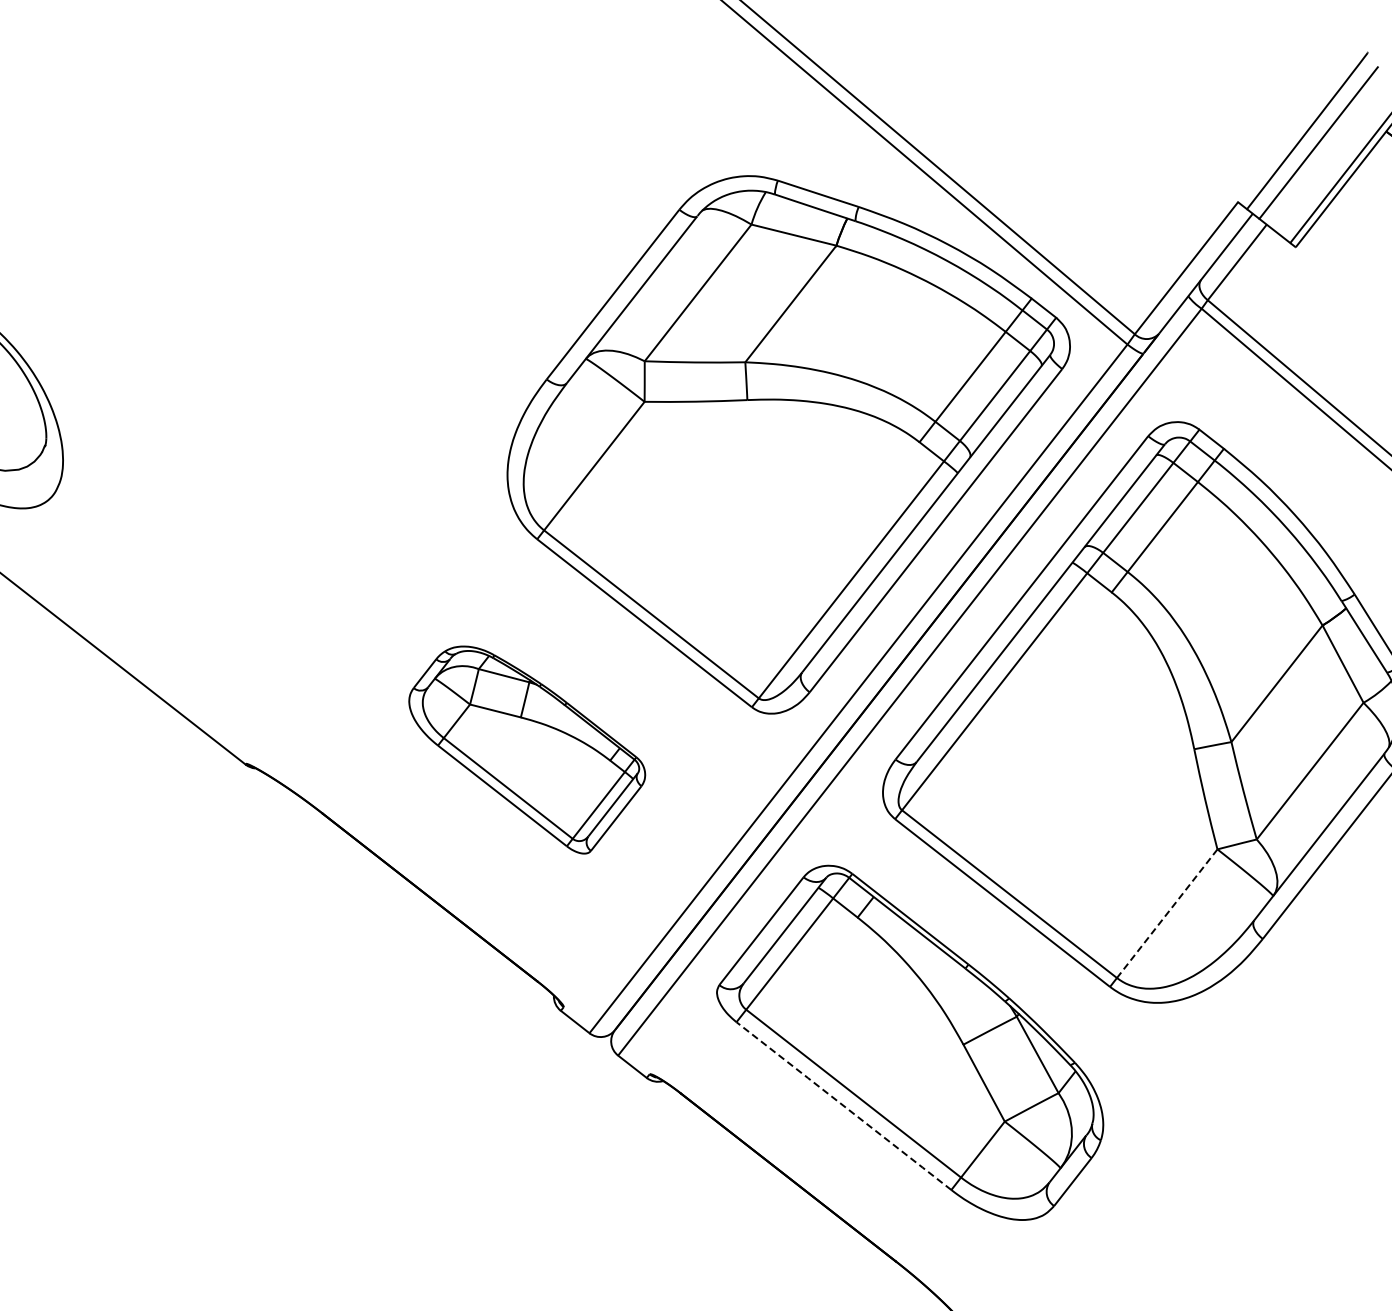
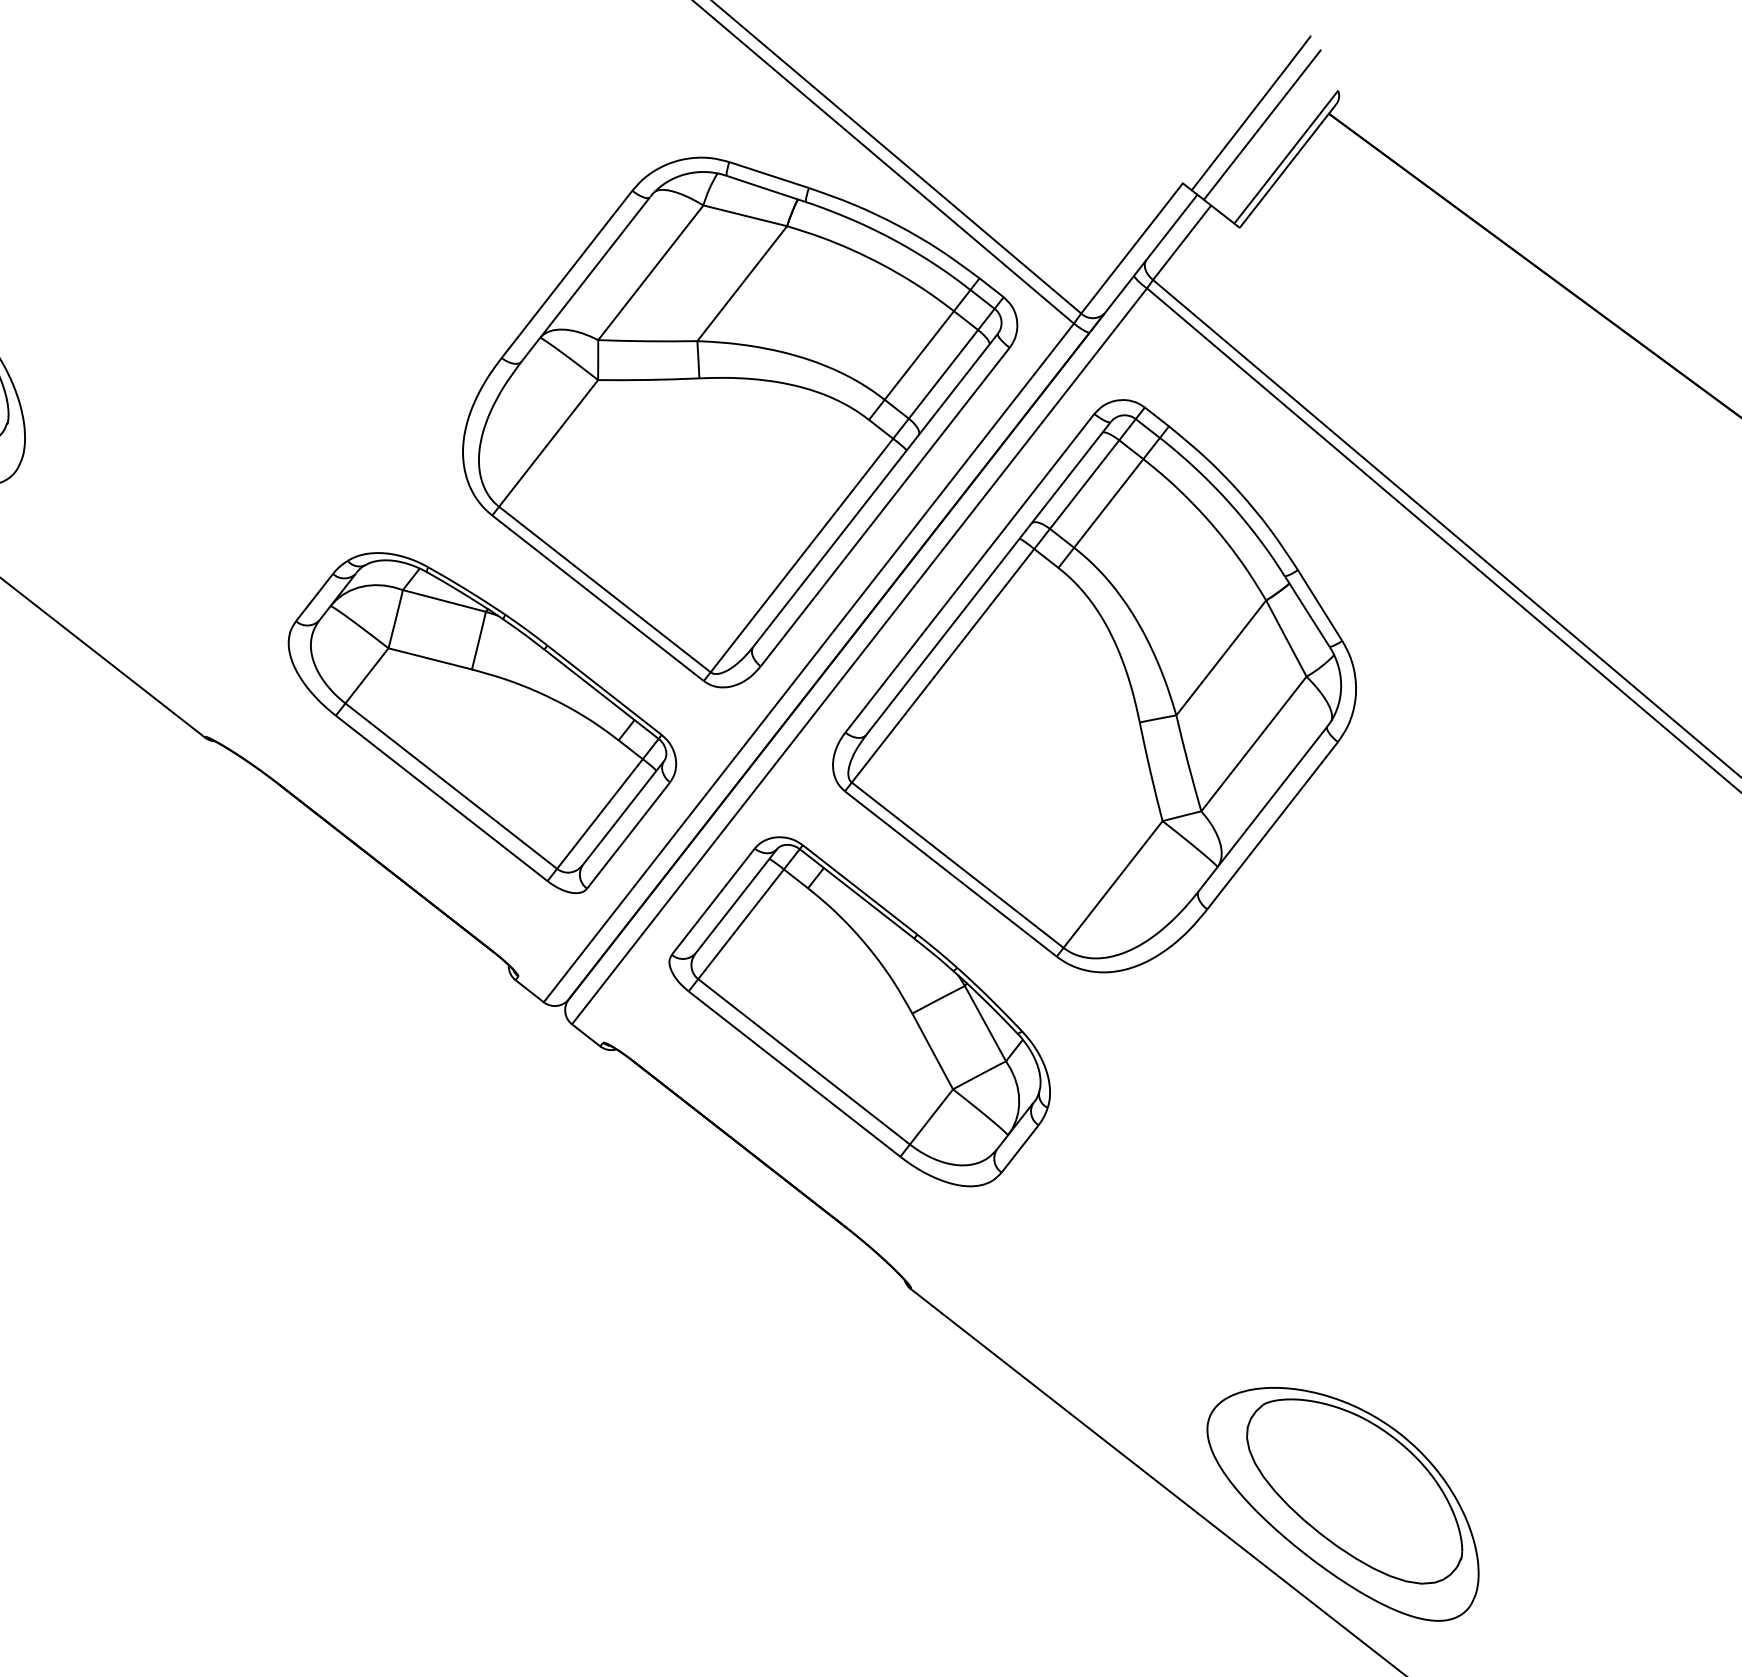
part: (527, 750) -> (482, 723), size x1.67
line: (1166, 913) -> (1112, 884), dashed -> solid
line: (843, 1106) -> (794, 1074), dashed -> solid

